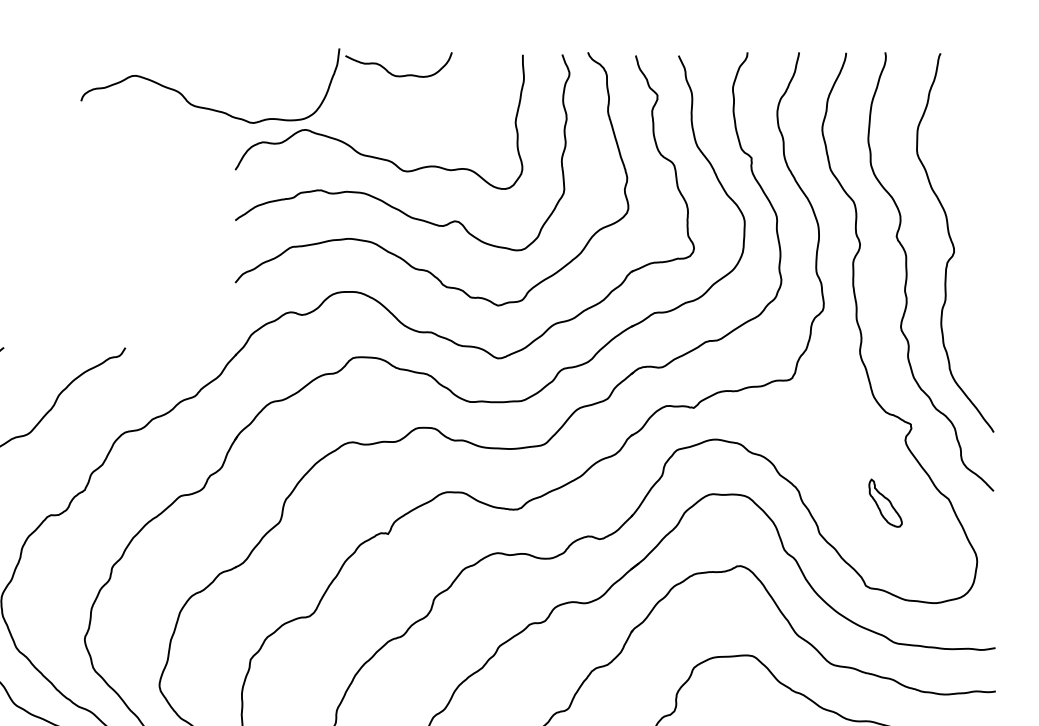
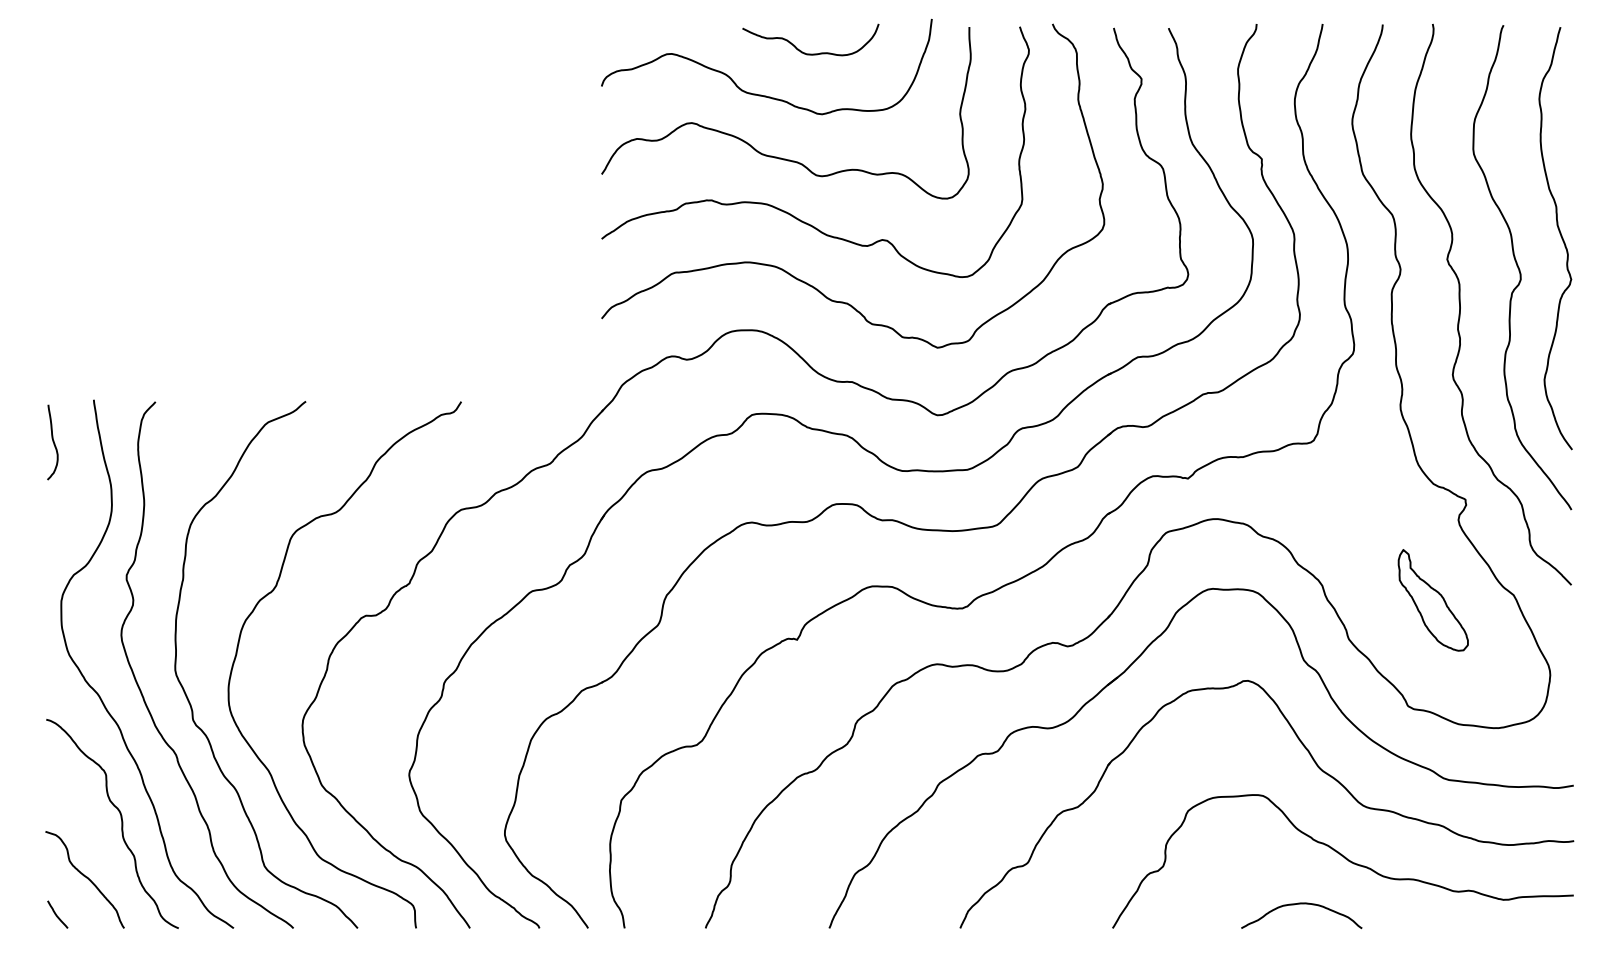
curve: (206, 107) -> (761, 94), moved
curve: (985, 218) -> (1560, 236), added
part: (885, 503) -> (1432, 600), size x1.67

